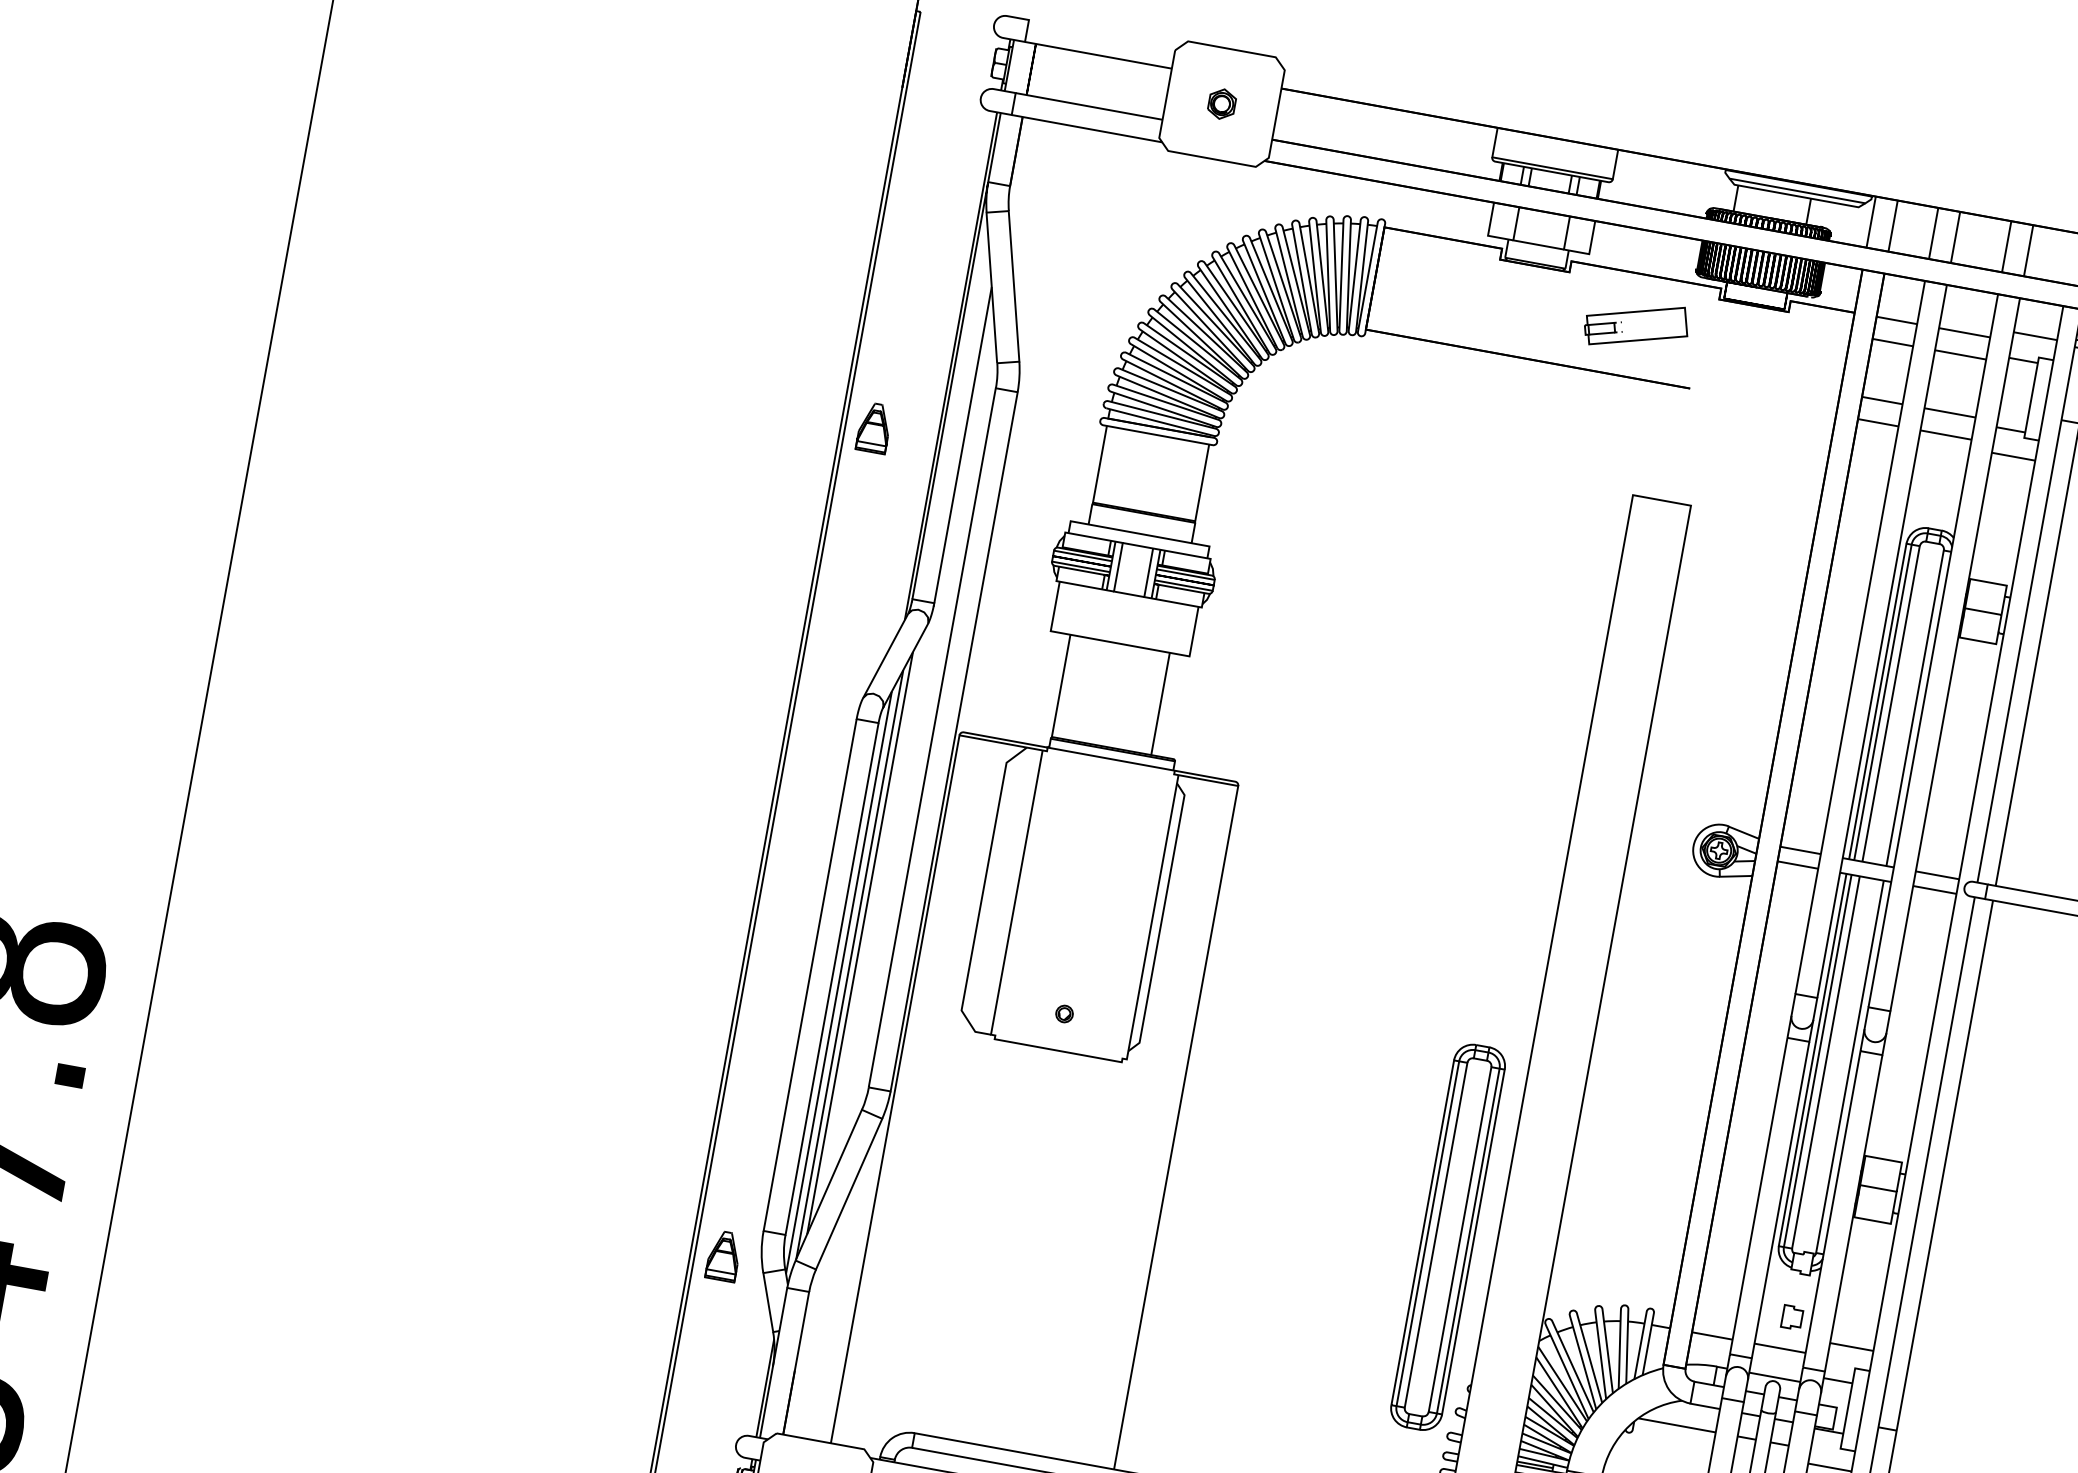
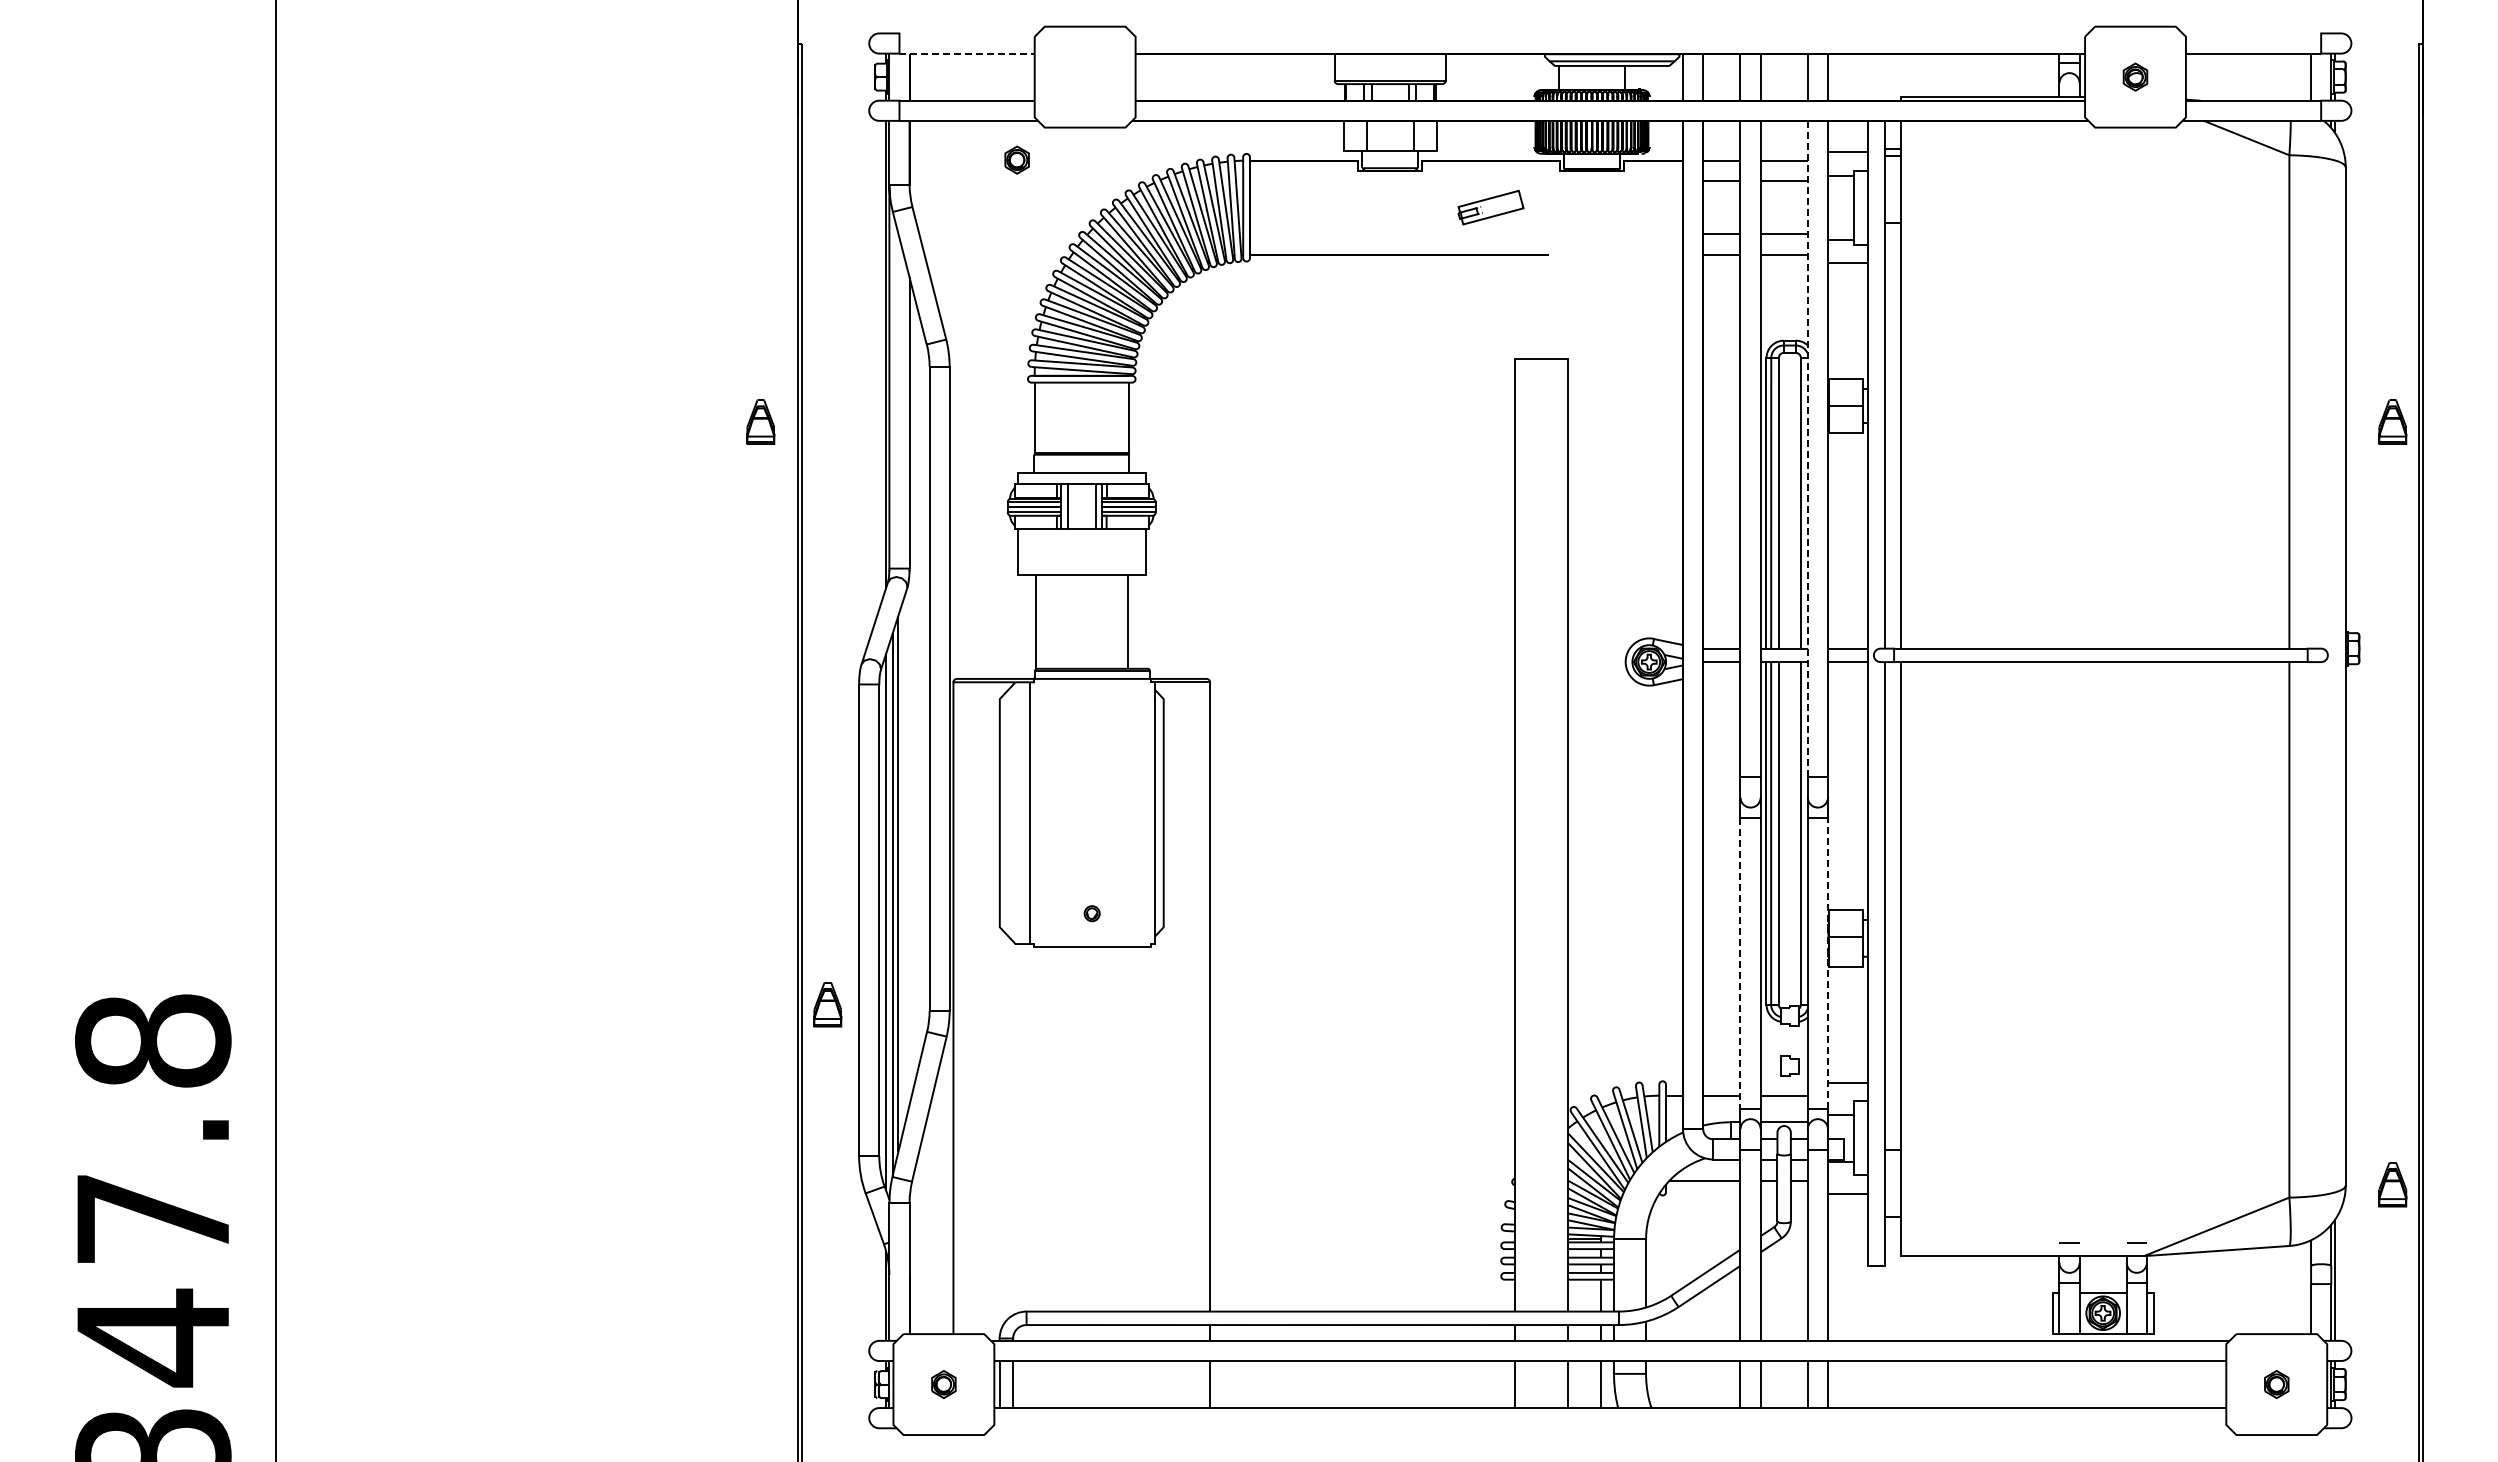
line: (1098, 55) -> (967, 53), solid -> dashed
part: (1221, 103) -> (1016, 159), moved
part: (1636, 325) -> (1490, 207), size x0.7
part: (874, 427) -> (760, 421), moved
line: (1932, 651) -> (1807, 449), solid -> dashed
line: (1758, 1196) -> (1740, 963), solid -> dashed
line: (1853, 1213) -> (1827, 963), solid -> dashed
part: (1448, 1237) -> (1470, 1050), removed
part: (723, 1255) -> (827, 1004), moved

